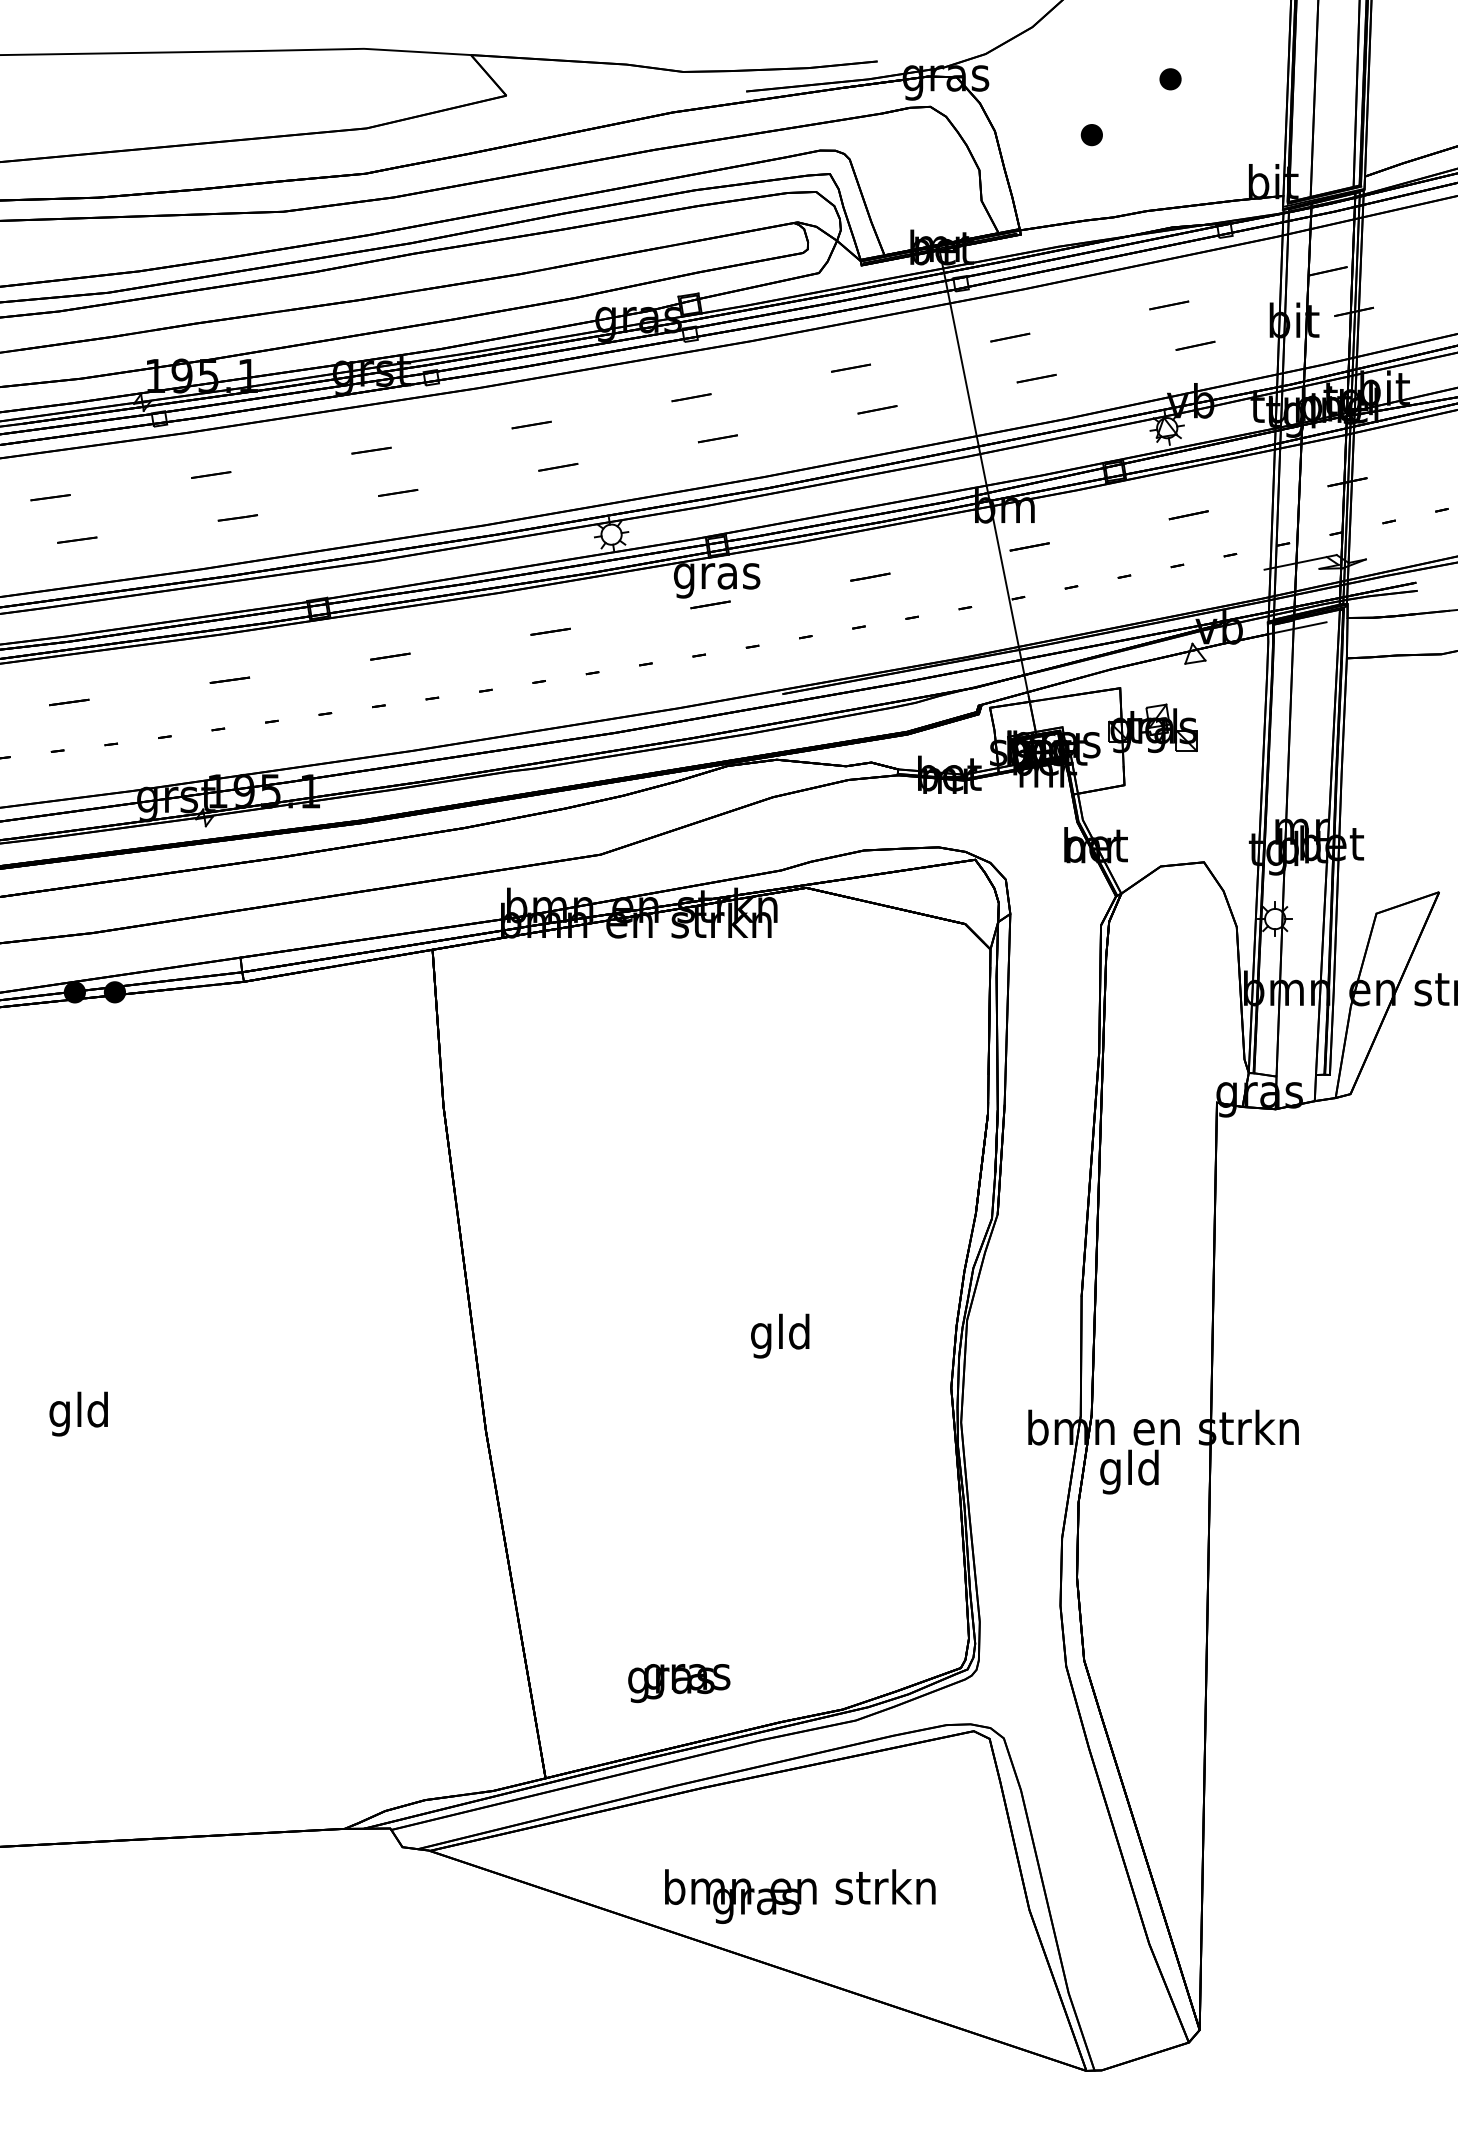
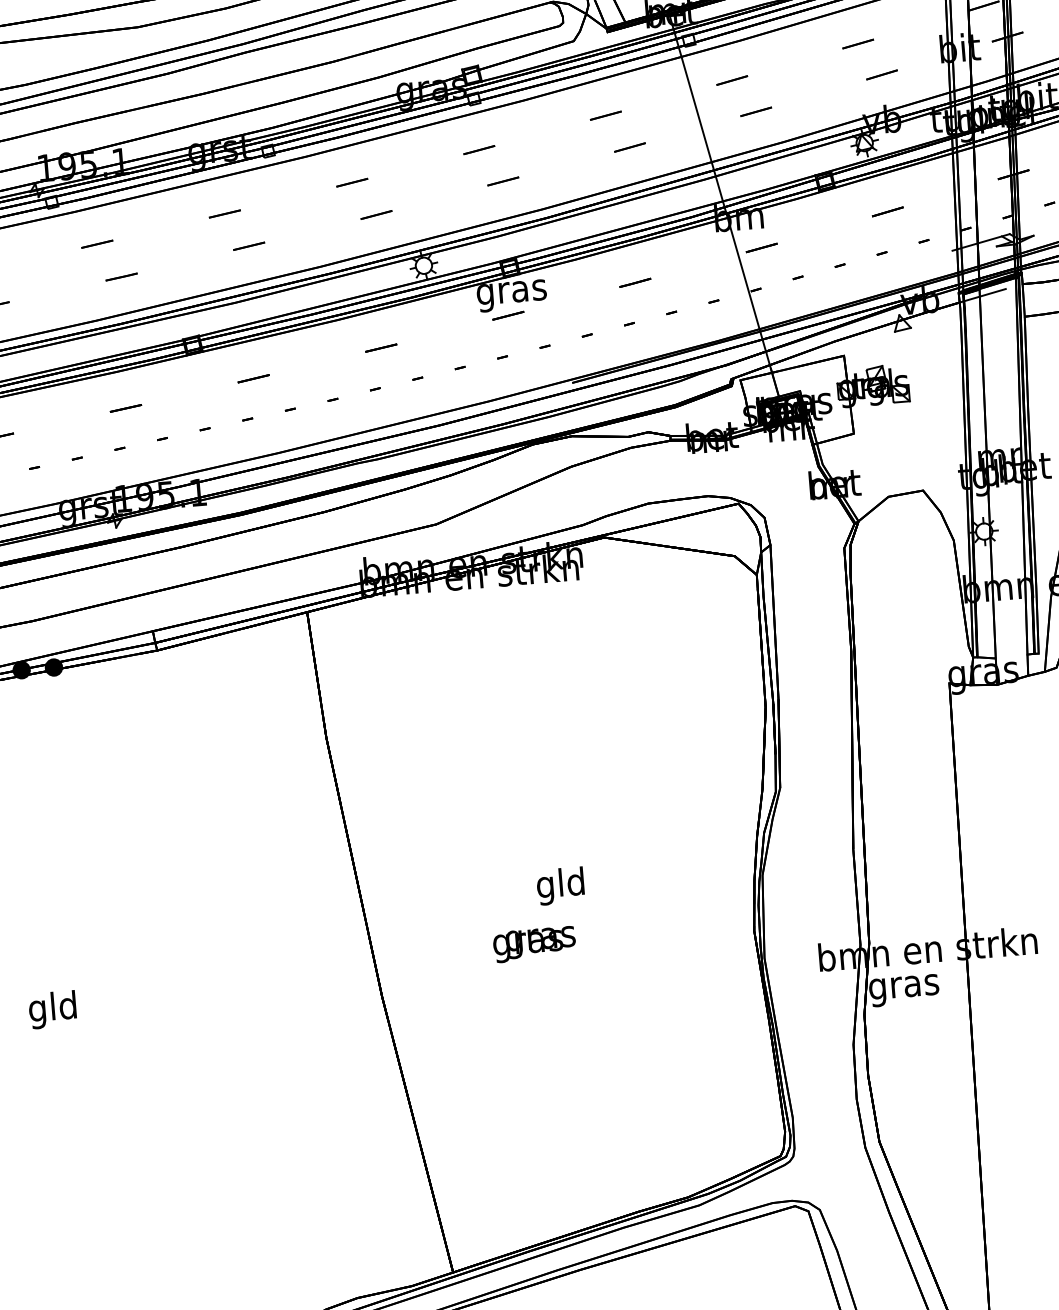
text: (780, 1335) -> (560, 885), moved
text: (1130, 1471) -> (904, 986), gld -> gras
text: (679, 1683) -> (534, 944), moved

